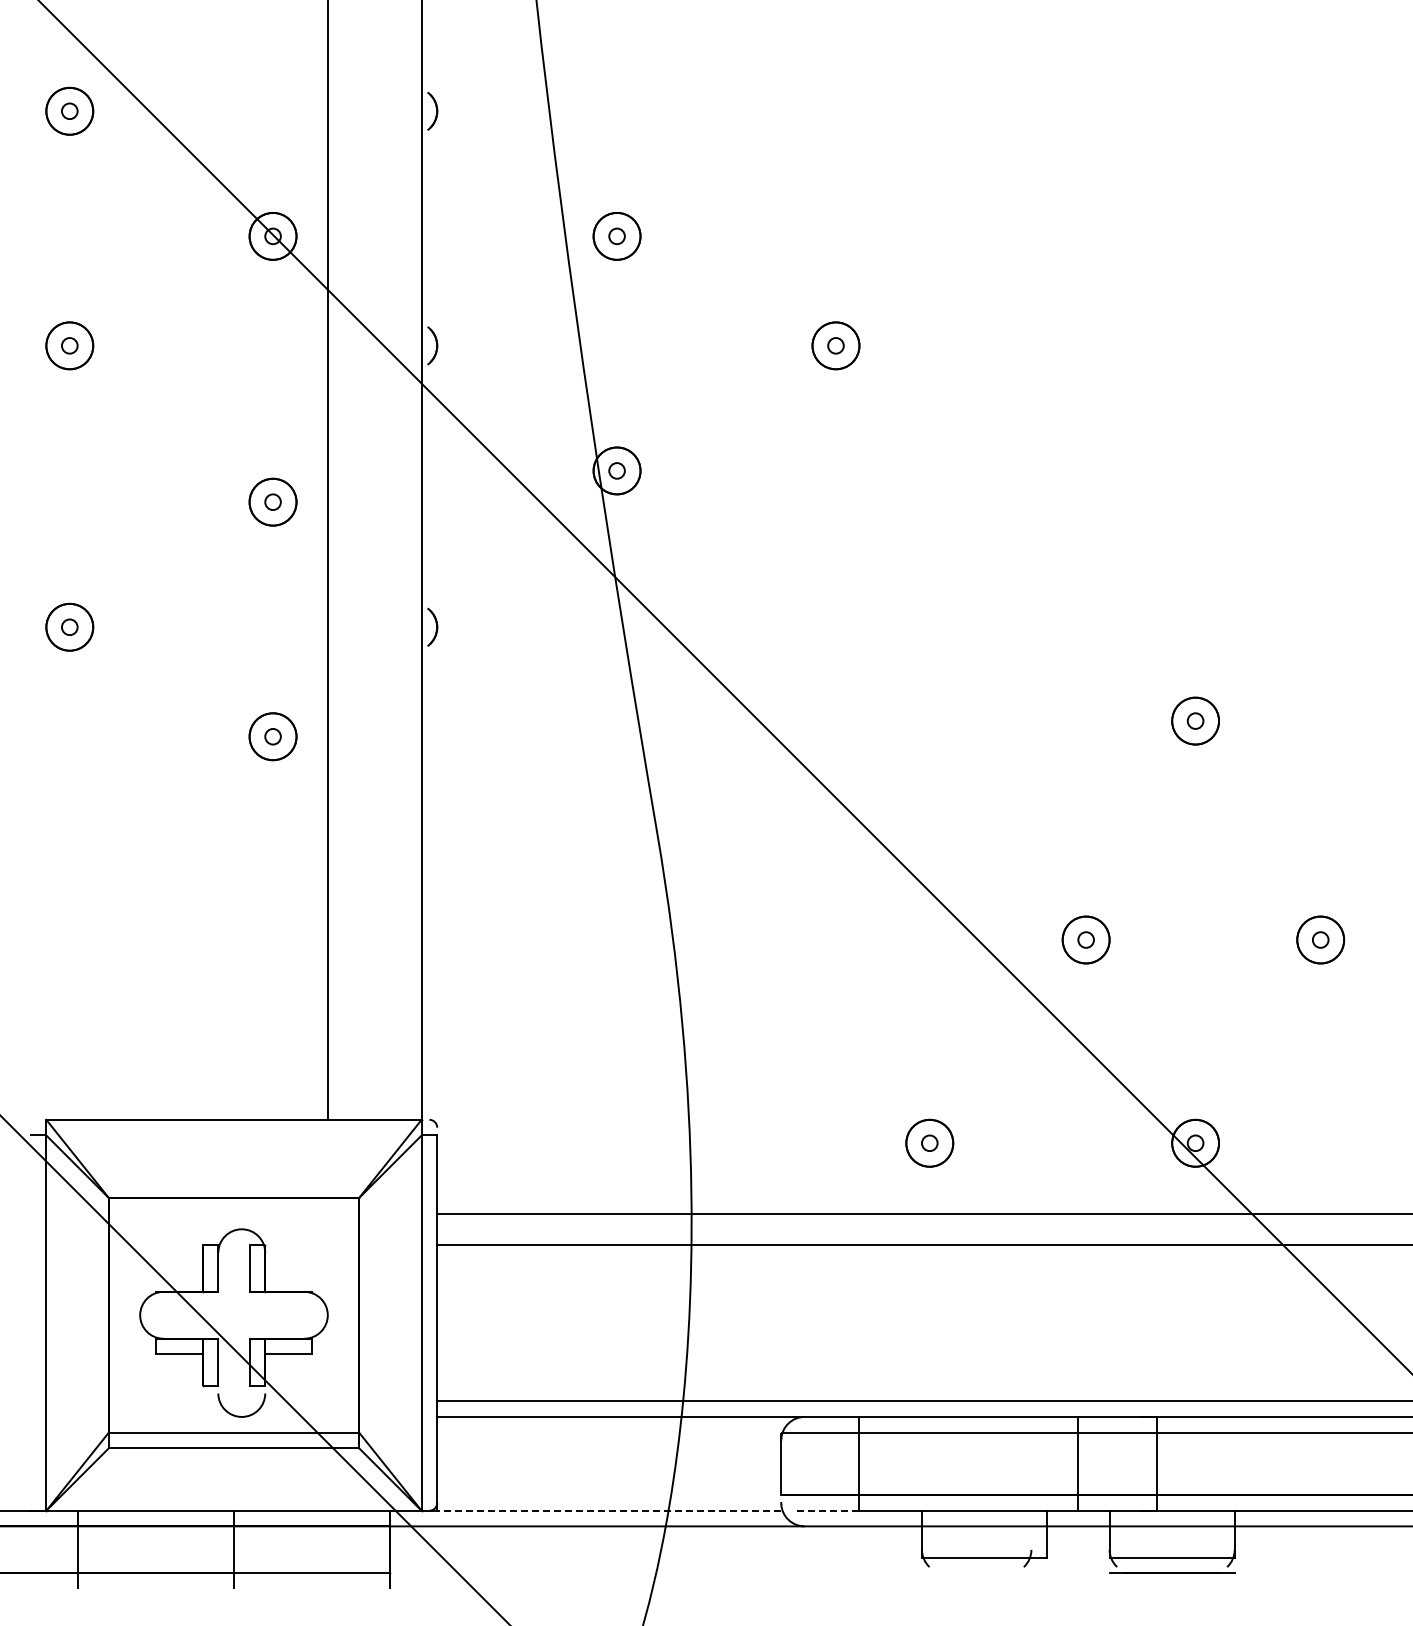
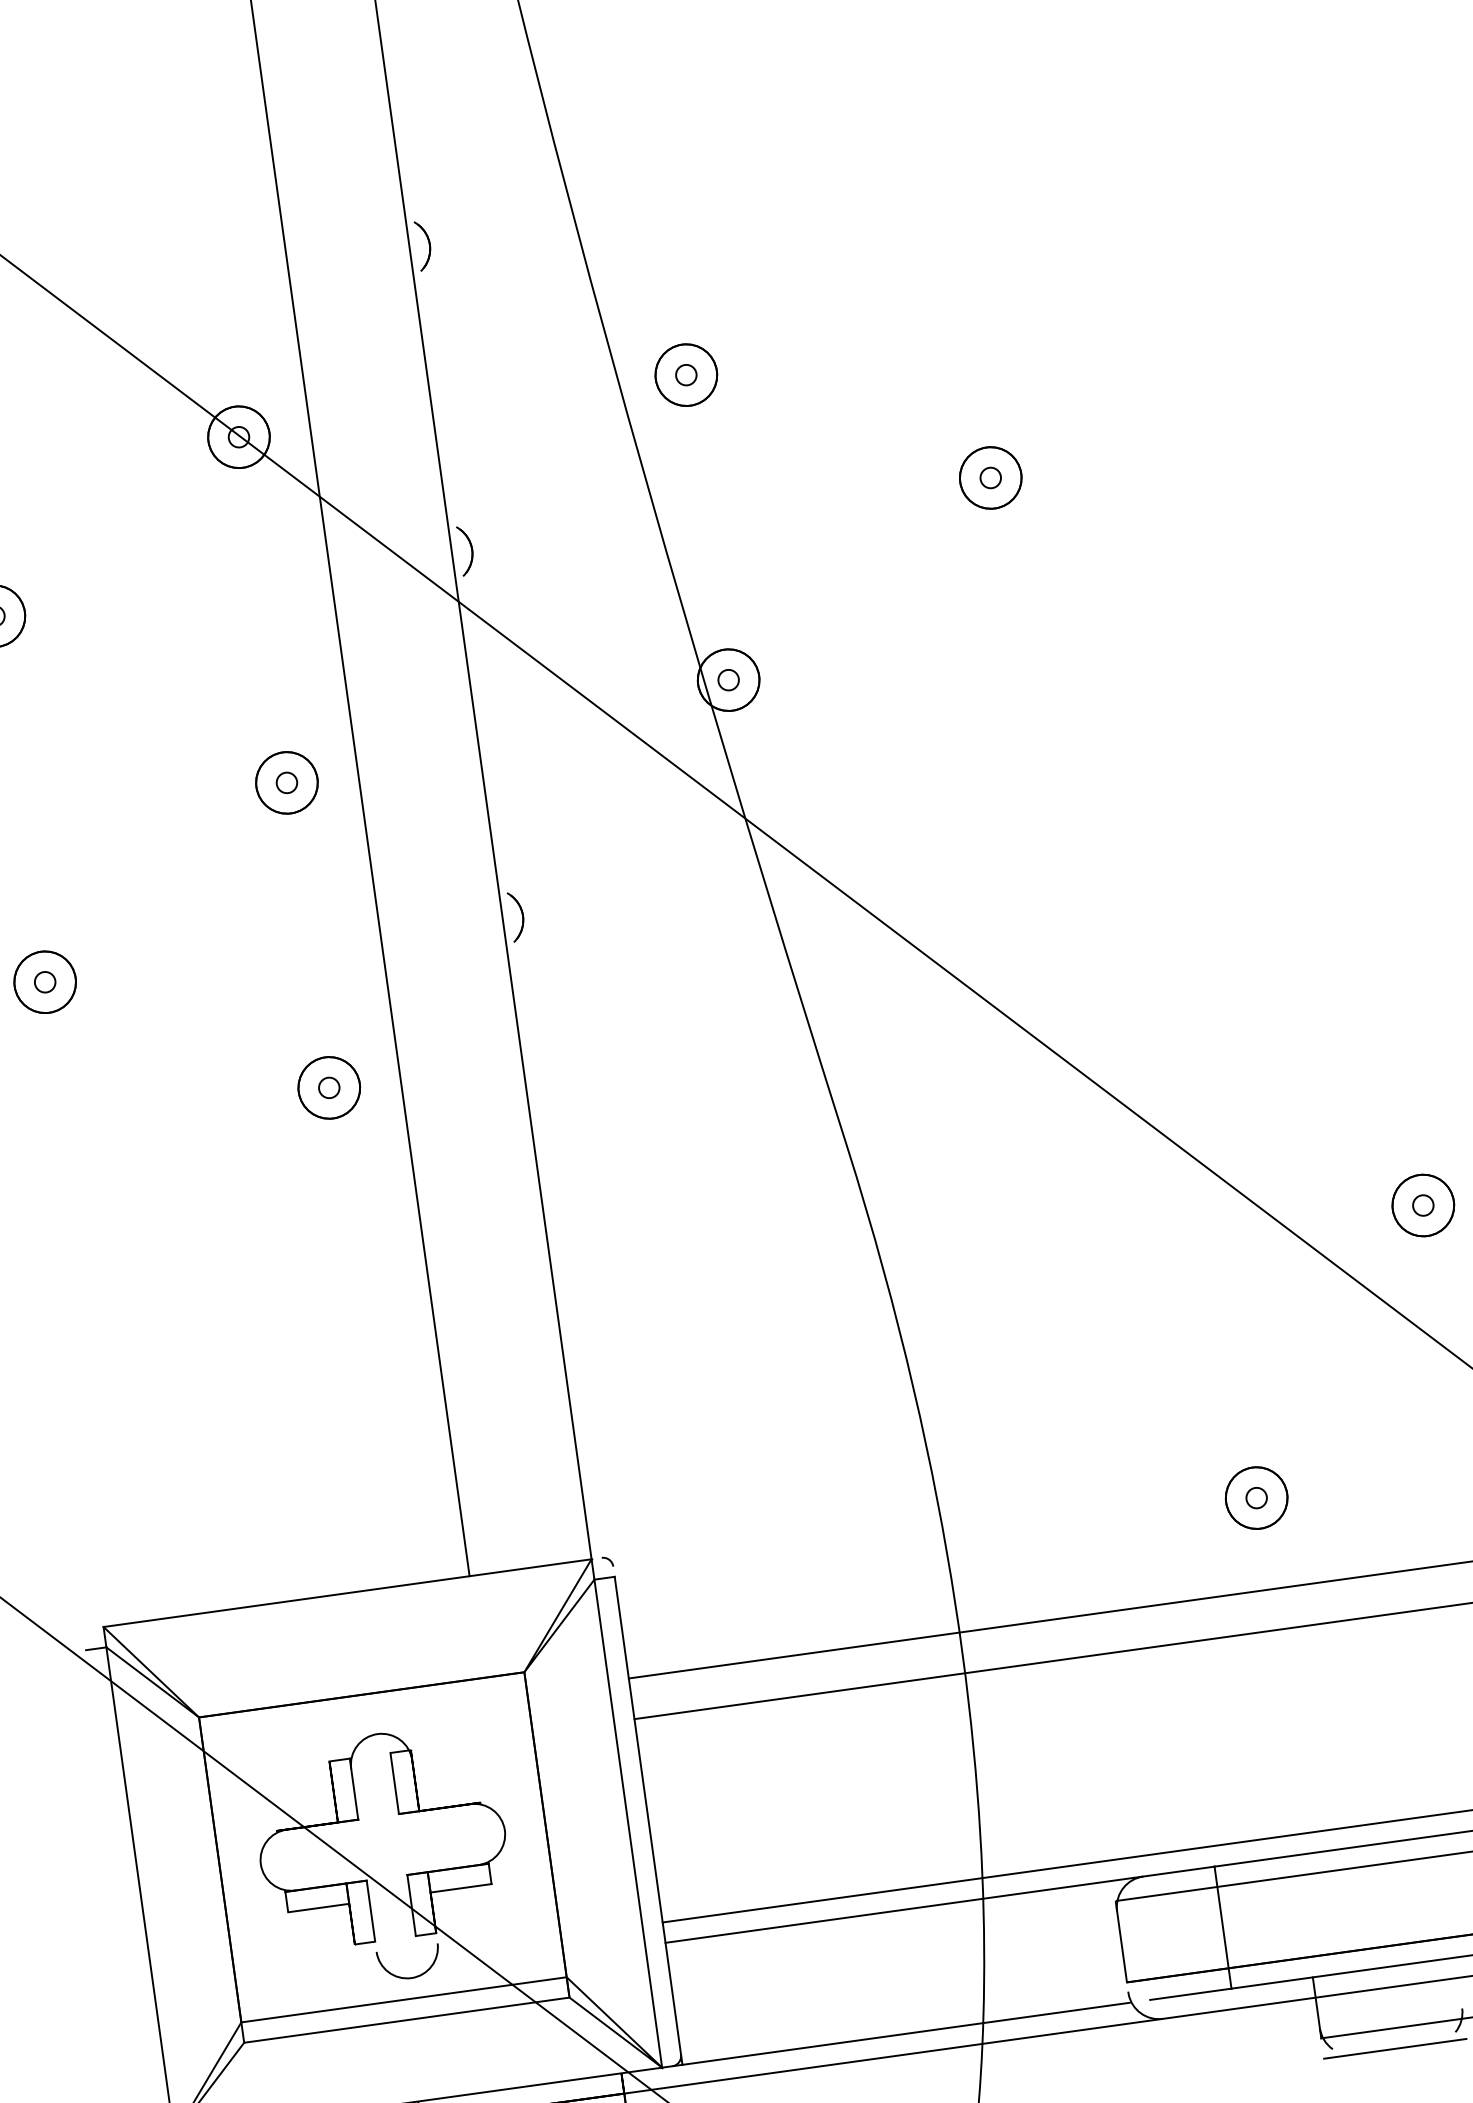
line: (609, 1510) -> (906, 2033), dashed -> solid
line: (828, 1510) -> (1191, 1993), dashed -> solid
line: (976, 1573) -> (1395, 2049), added

